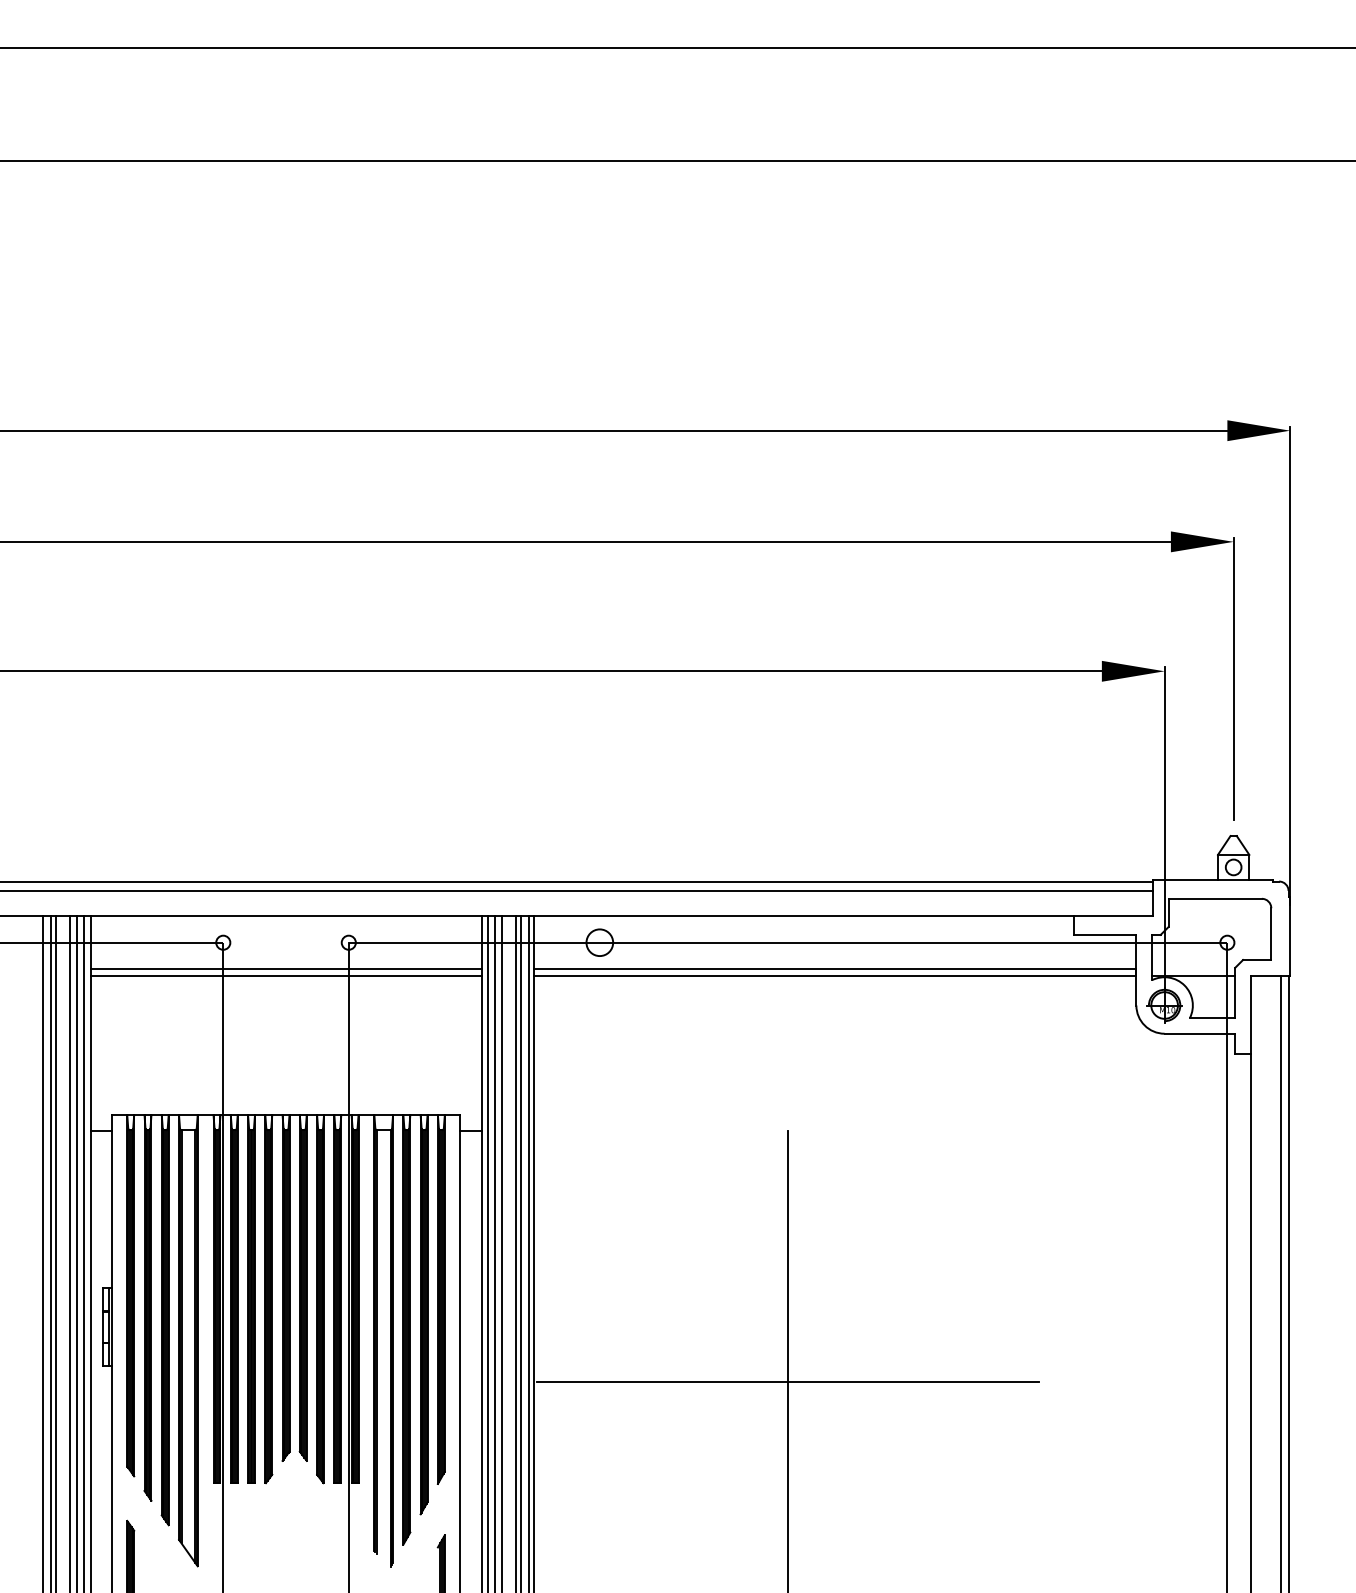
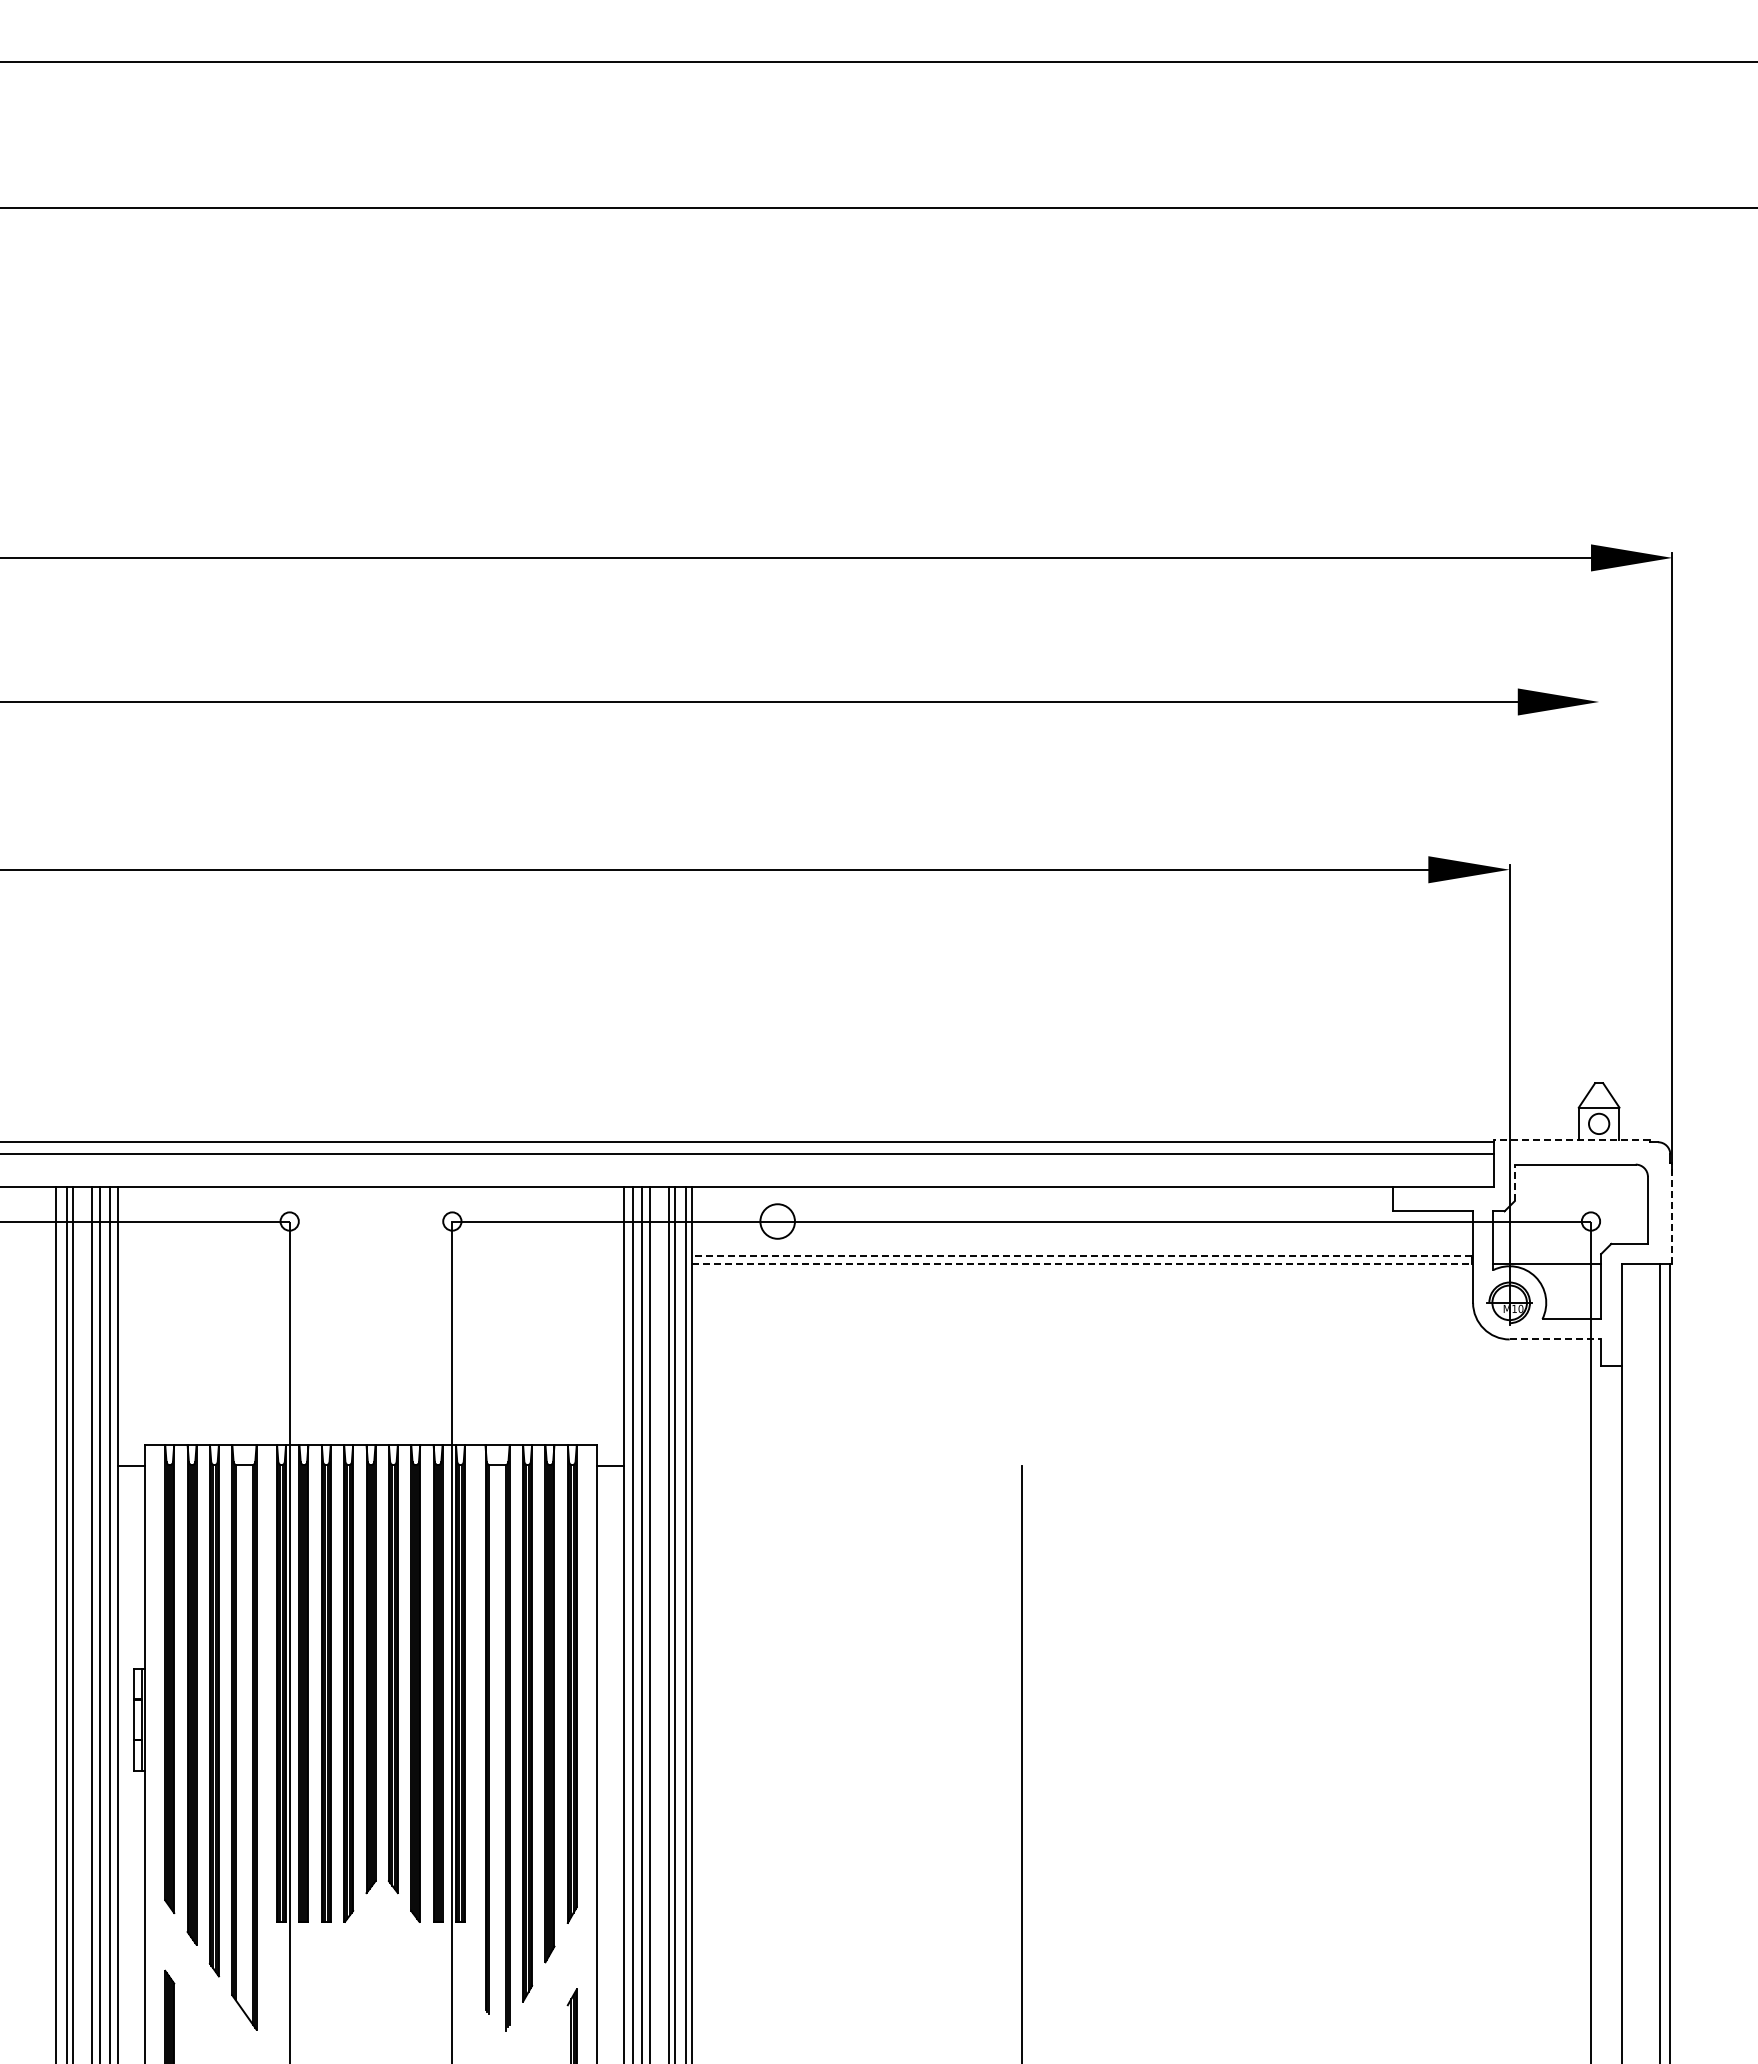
line: (1233, 678) -> (1599, 879), removed
line: (1213, 880) -> (1572, 1140), solid -> dashed
line: (1168, 912) -> (1514, 1182), solid -> dashed
line: (1290, 936) -> (1672, 1213), solid -> dashed
line: (285, 969) -> (370, 1256), removed
line: (835, 969) -> (1082, 1256), solid -> dashed
line: (285, 975) -> (370, 1264), removed
line: (835, 975) -> (1083, 1264), solid -> dashed
line: (1199, 1033) -> (1555, 1339), solid -> dashed
line: (787, 1381) -> (1021, 1790), removed

